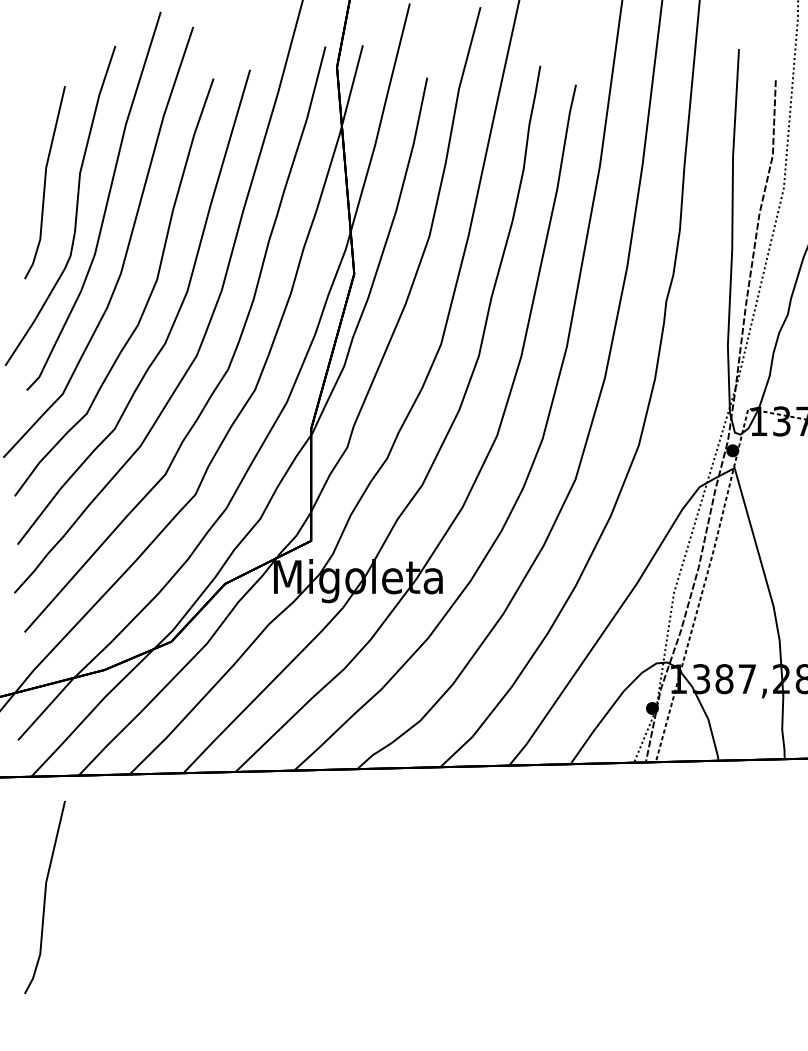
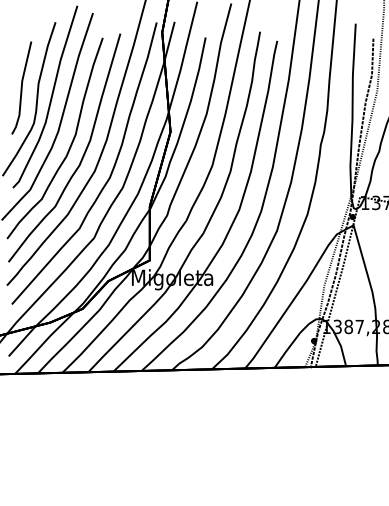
line: (44, 896) -> (21, 431), removed

